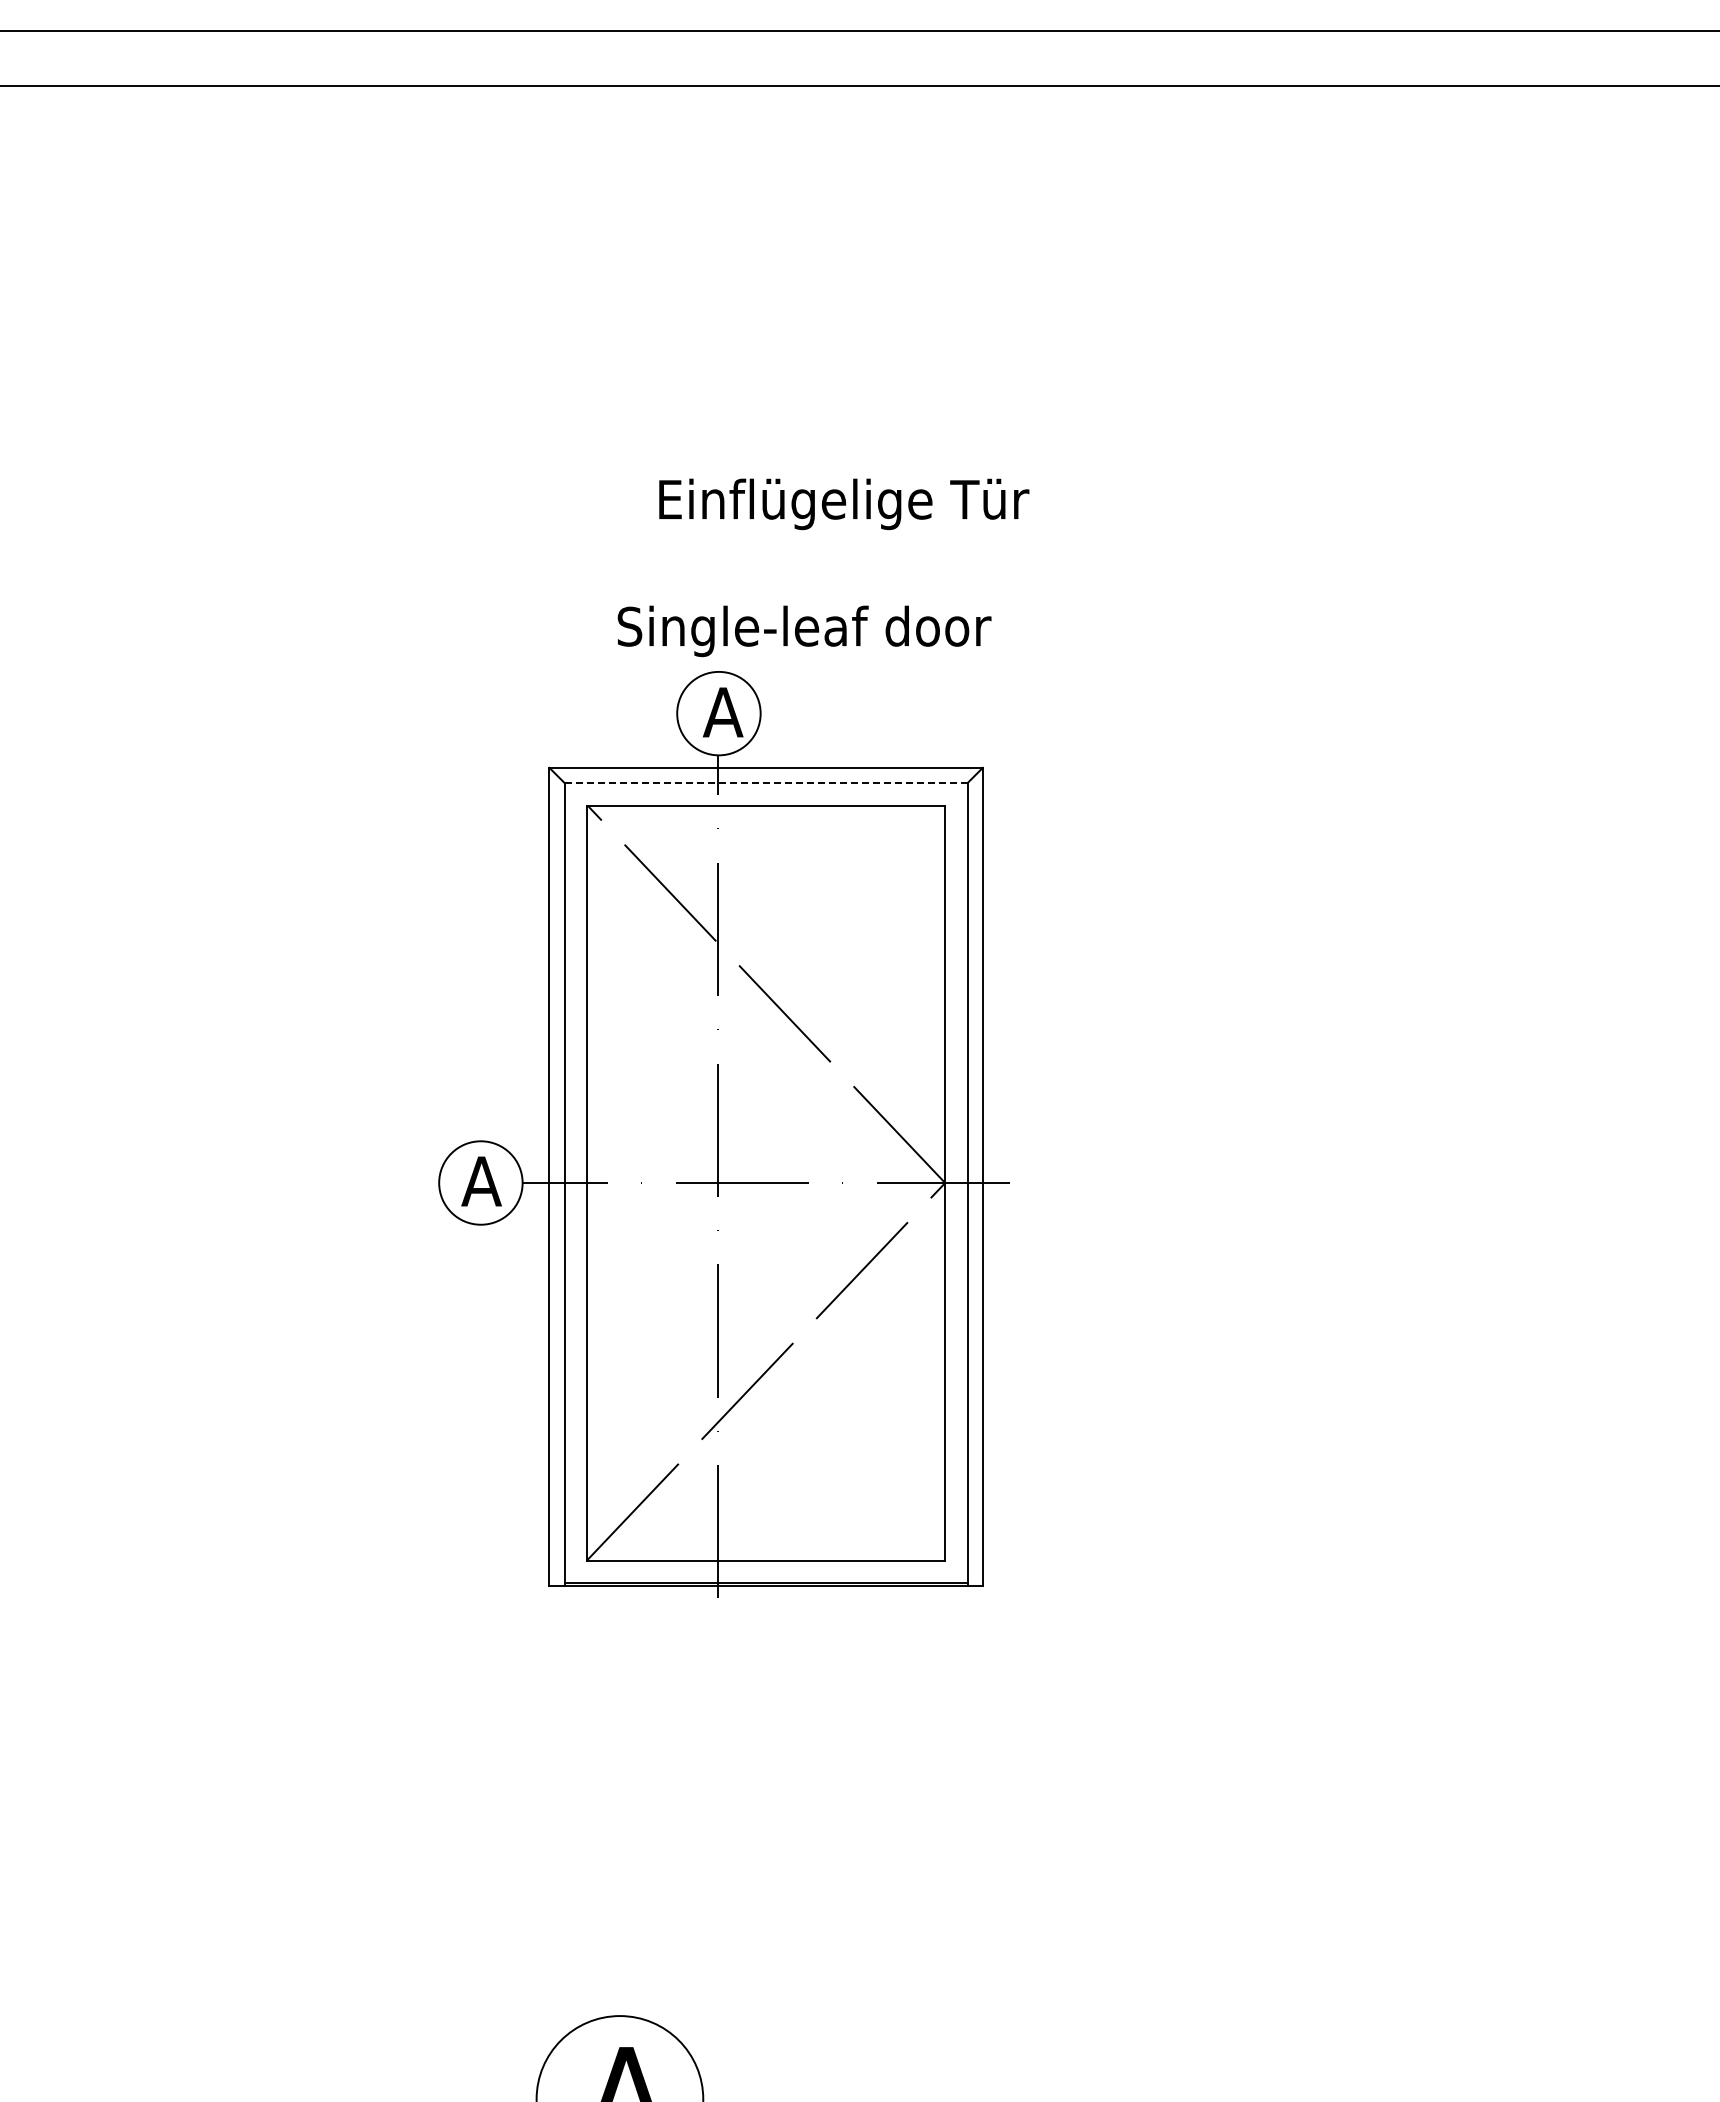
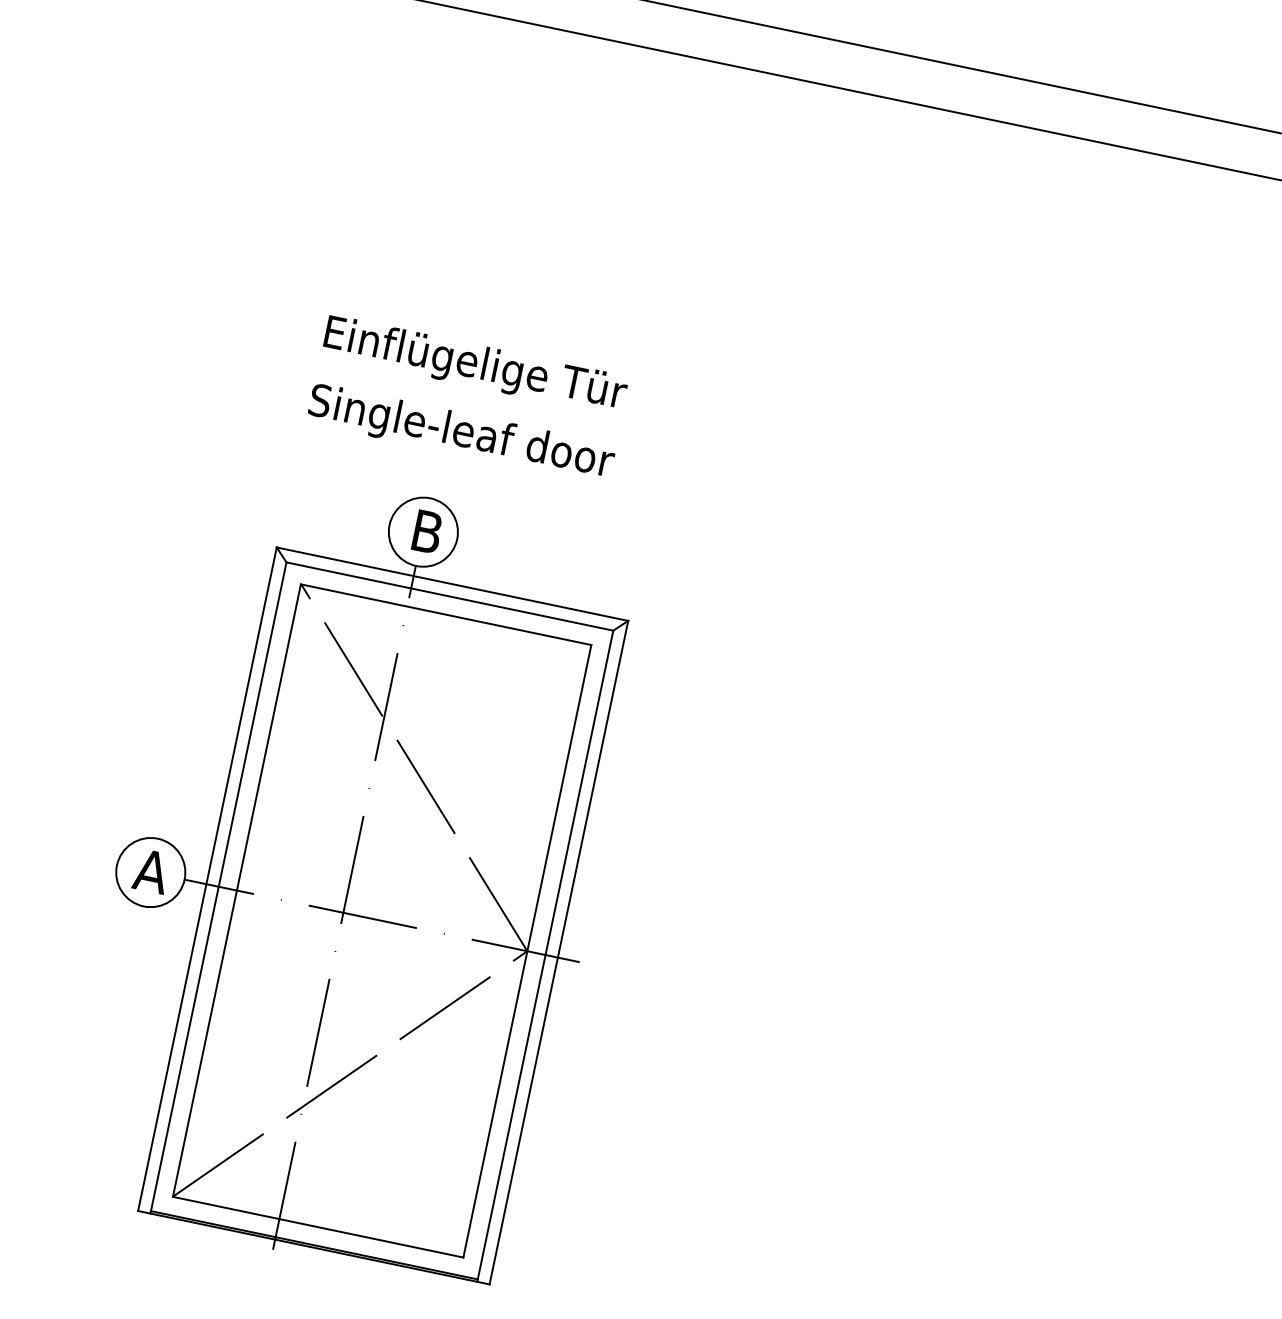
text: (844, 504) -> (475, 366), moved
text: (804, 631) -> (461, 434), moved
text: (722, 712) -> (426, 531), A -> B
line: (765, 783) -> (449, 596), dashed -> solid

